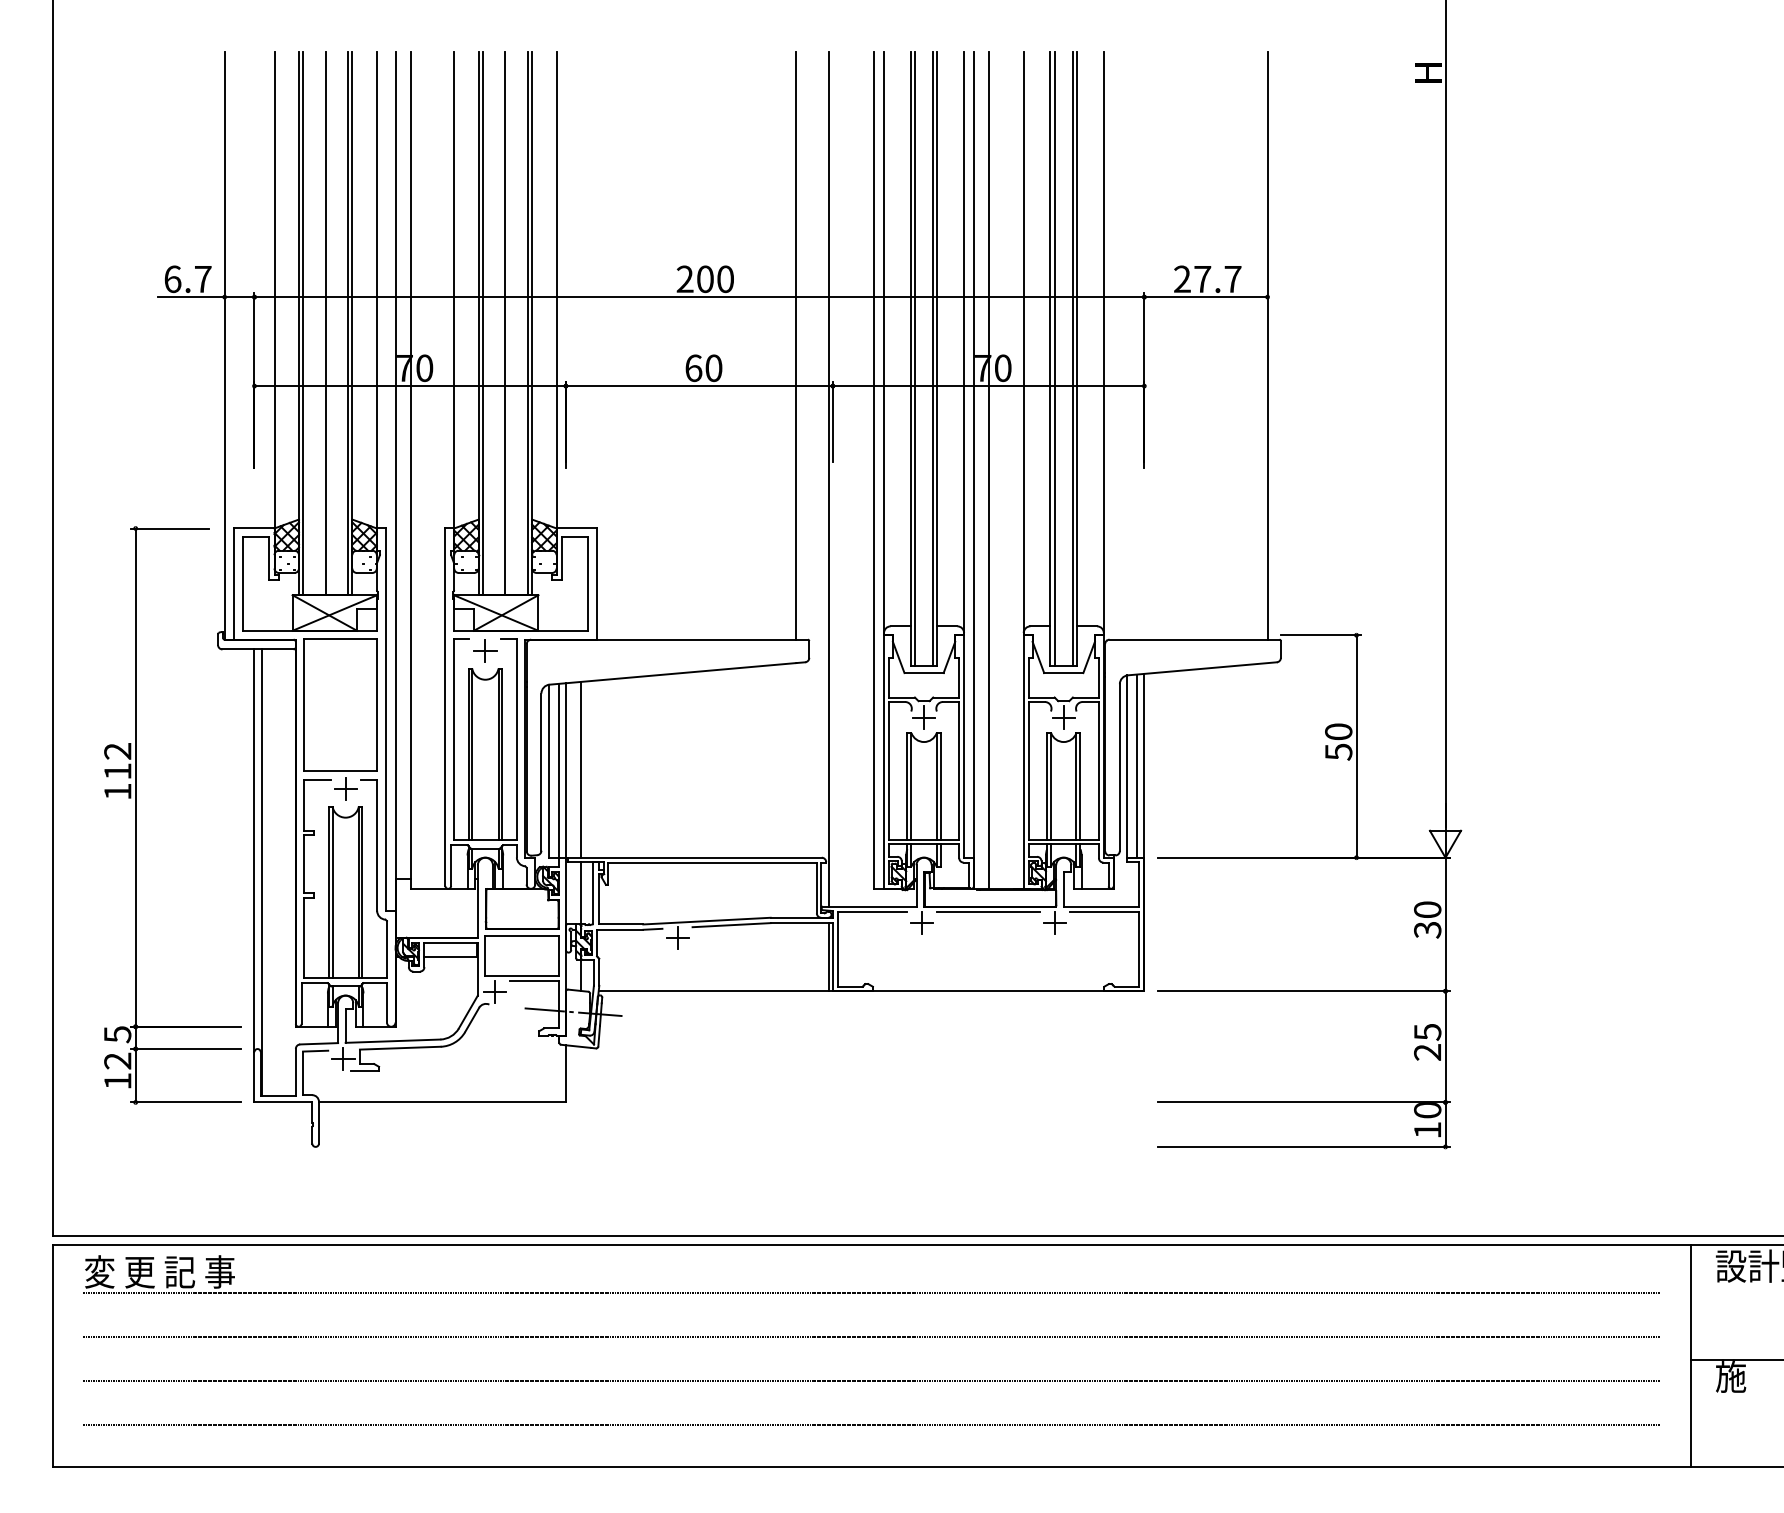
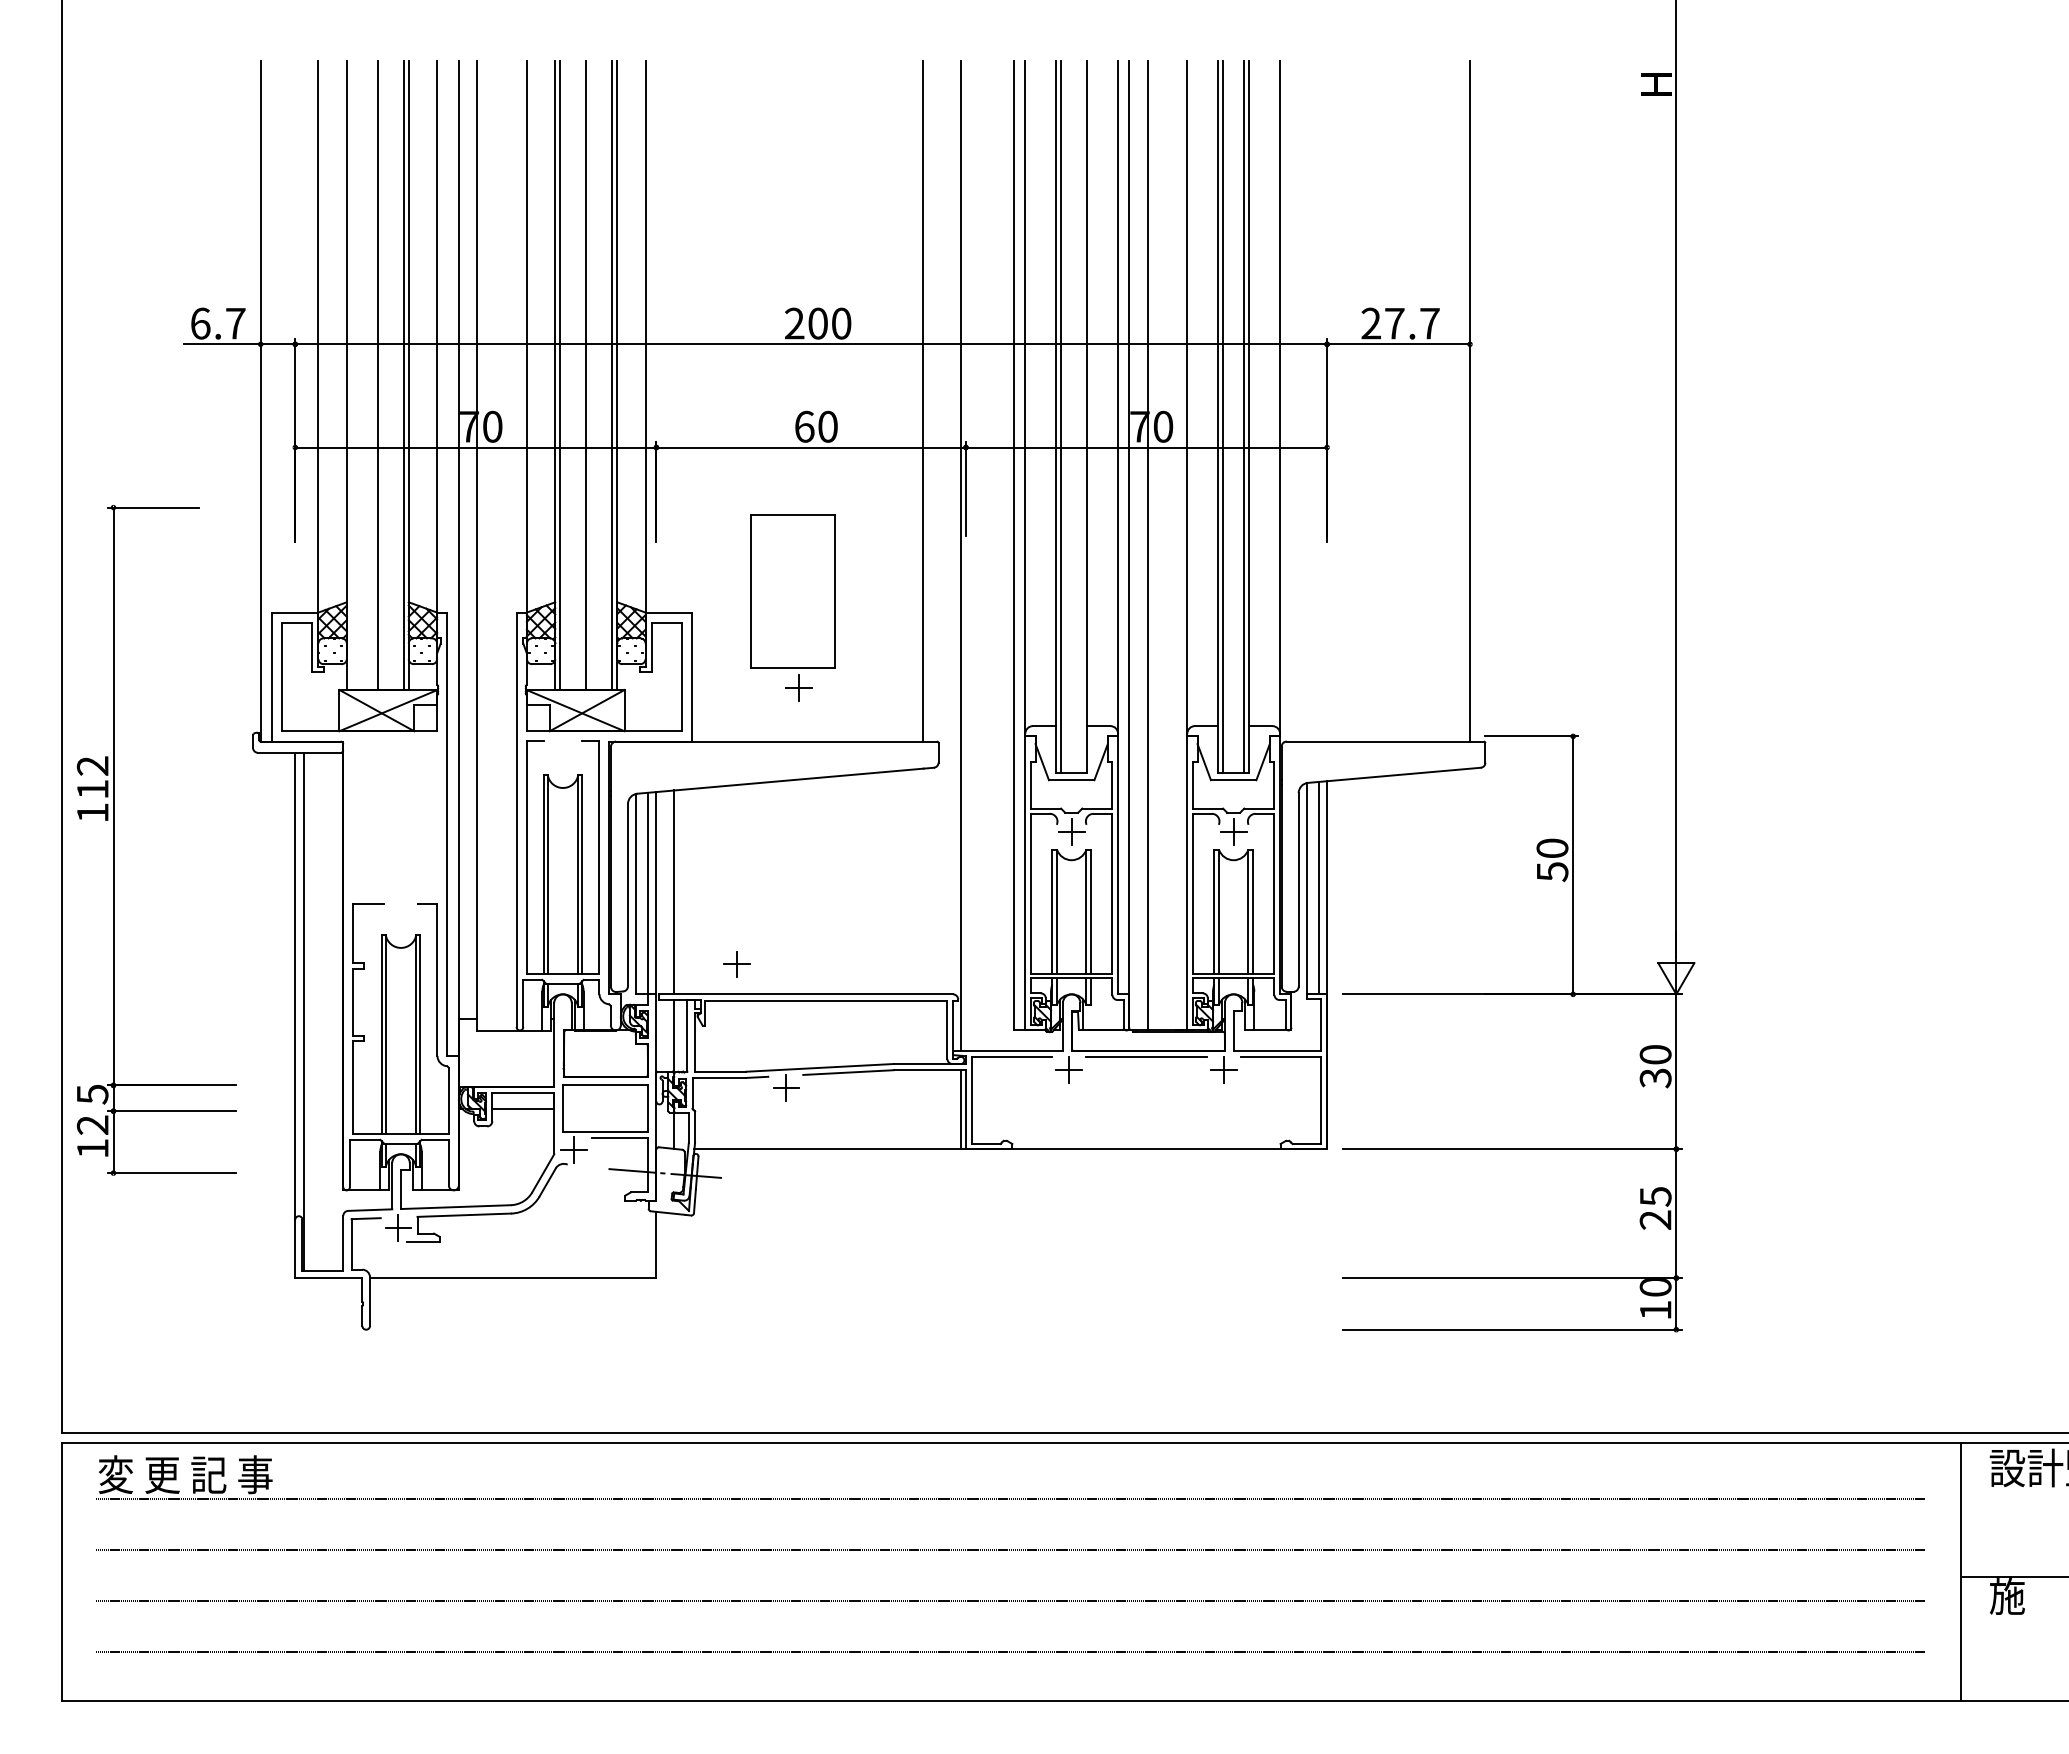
line: (303, 323) -> (352, 374), removed
line: (933, 359) -> (1082, 416), removed
part: (484, 650) -> (736, 964), moved
part: (340, 718) -> (792, 607), moved
part: (136, 815) -> (114, 840), moved

